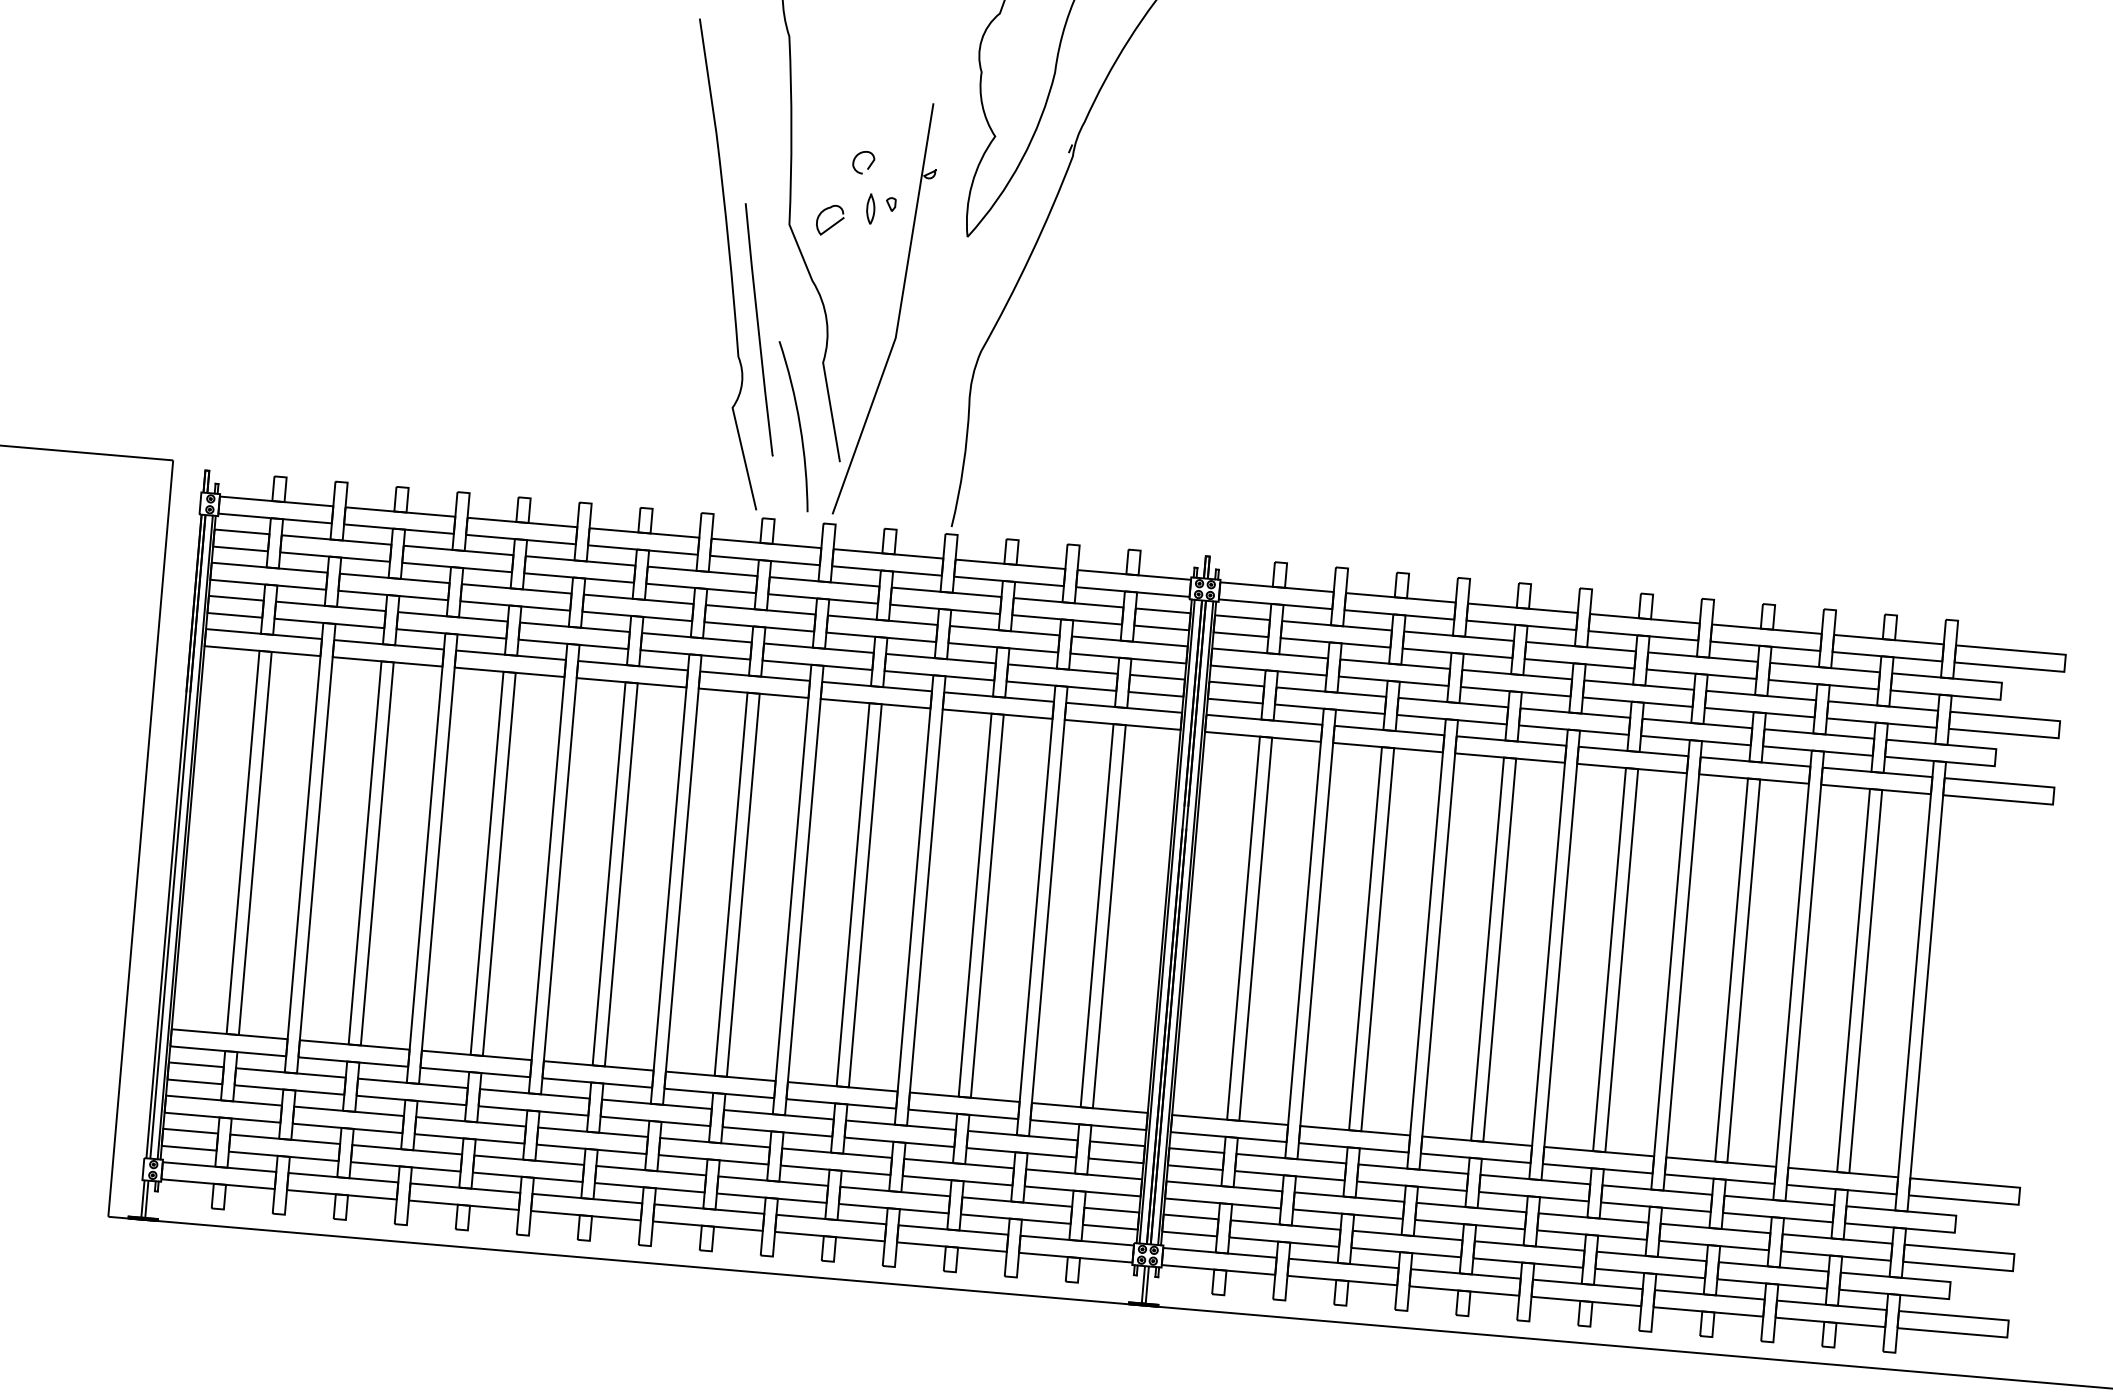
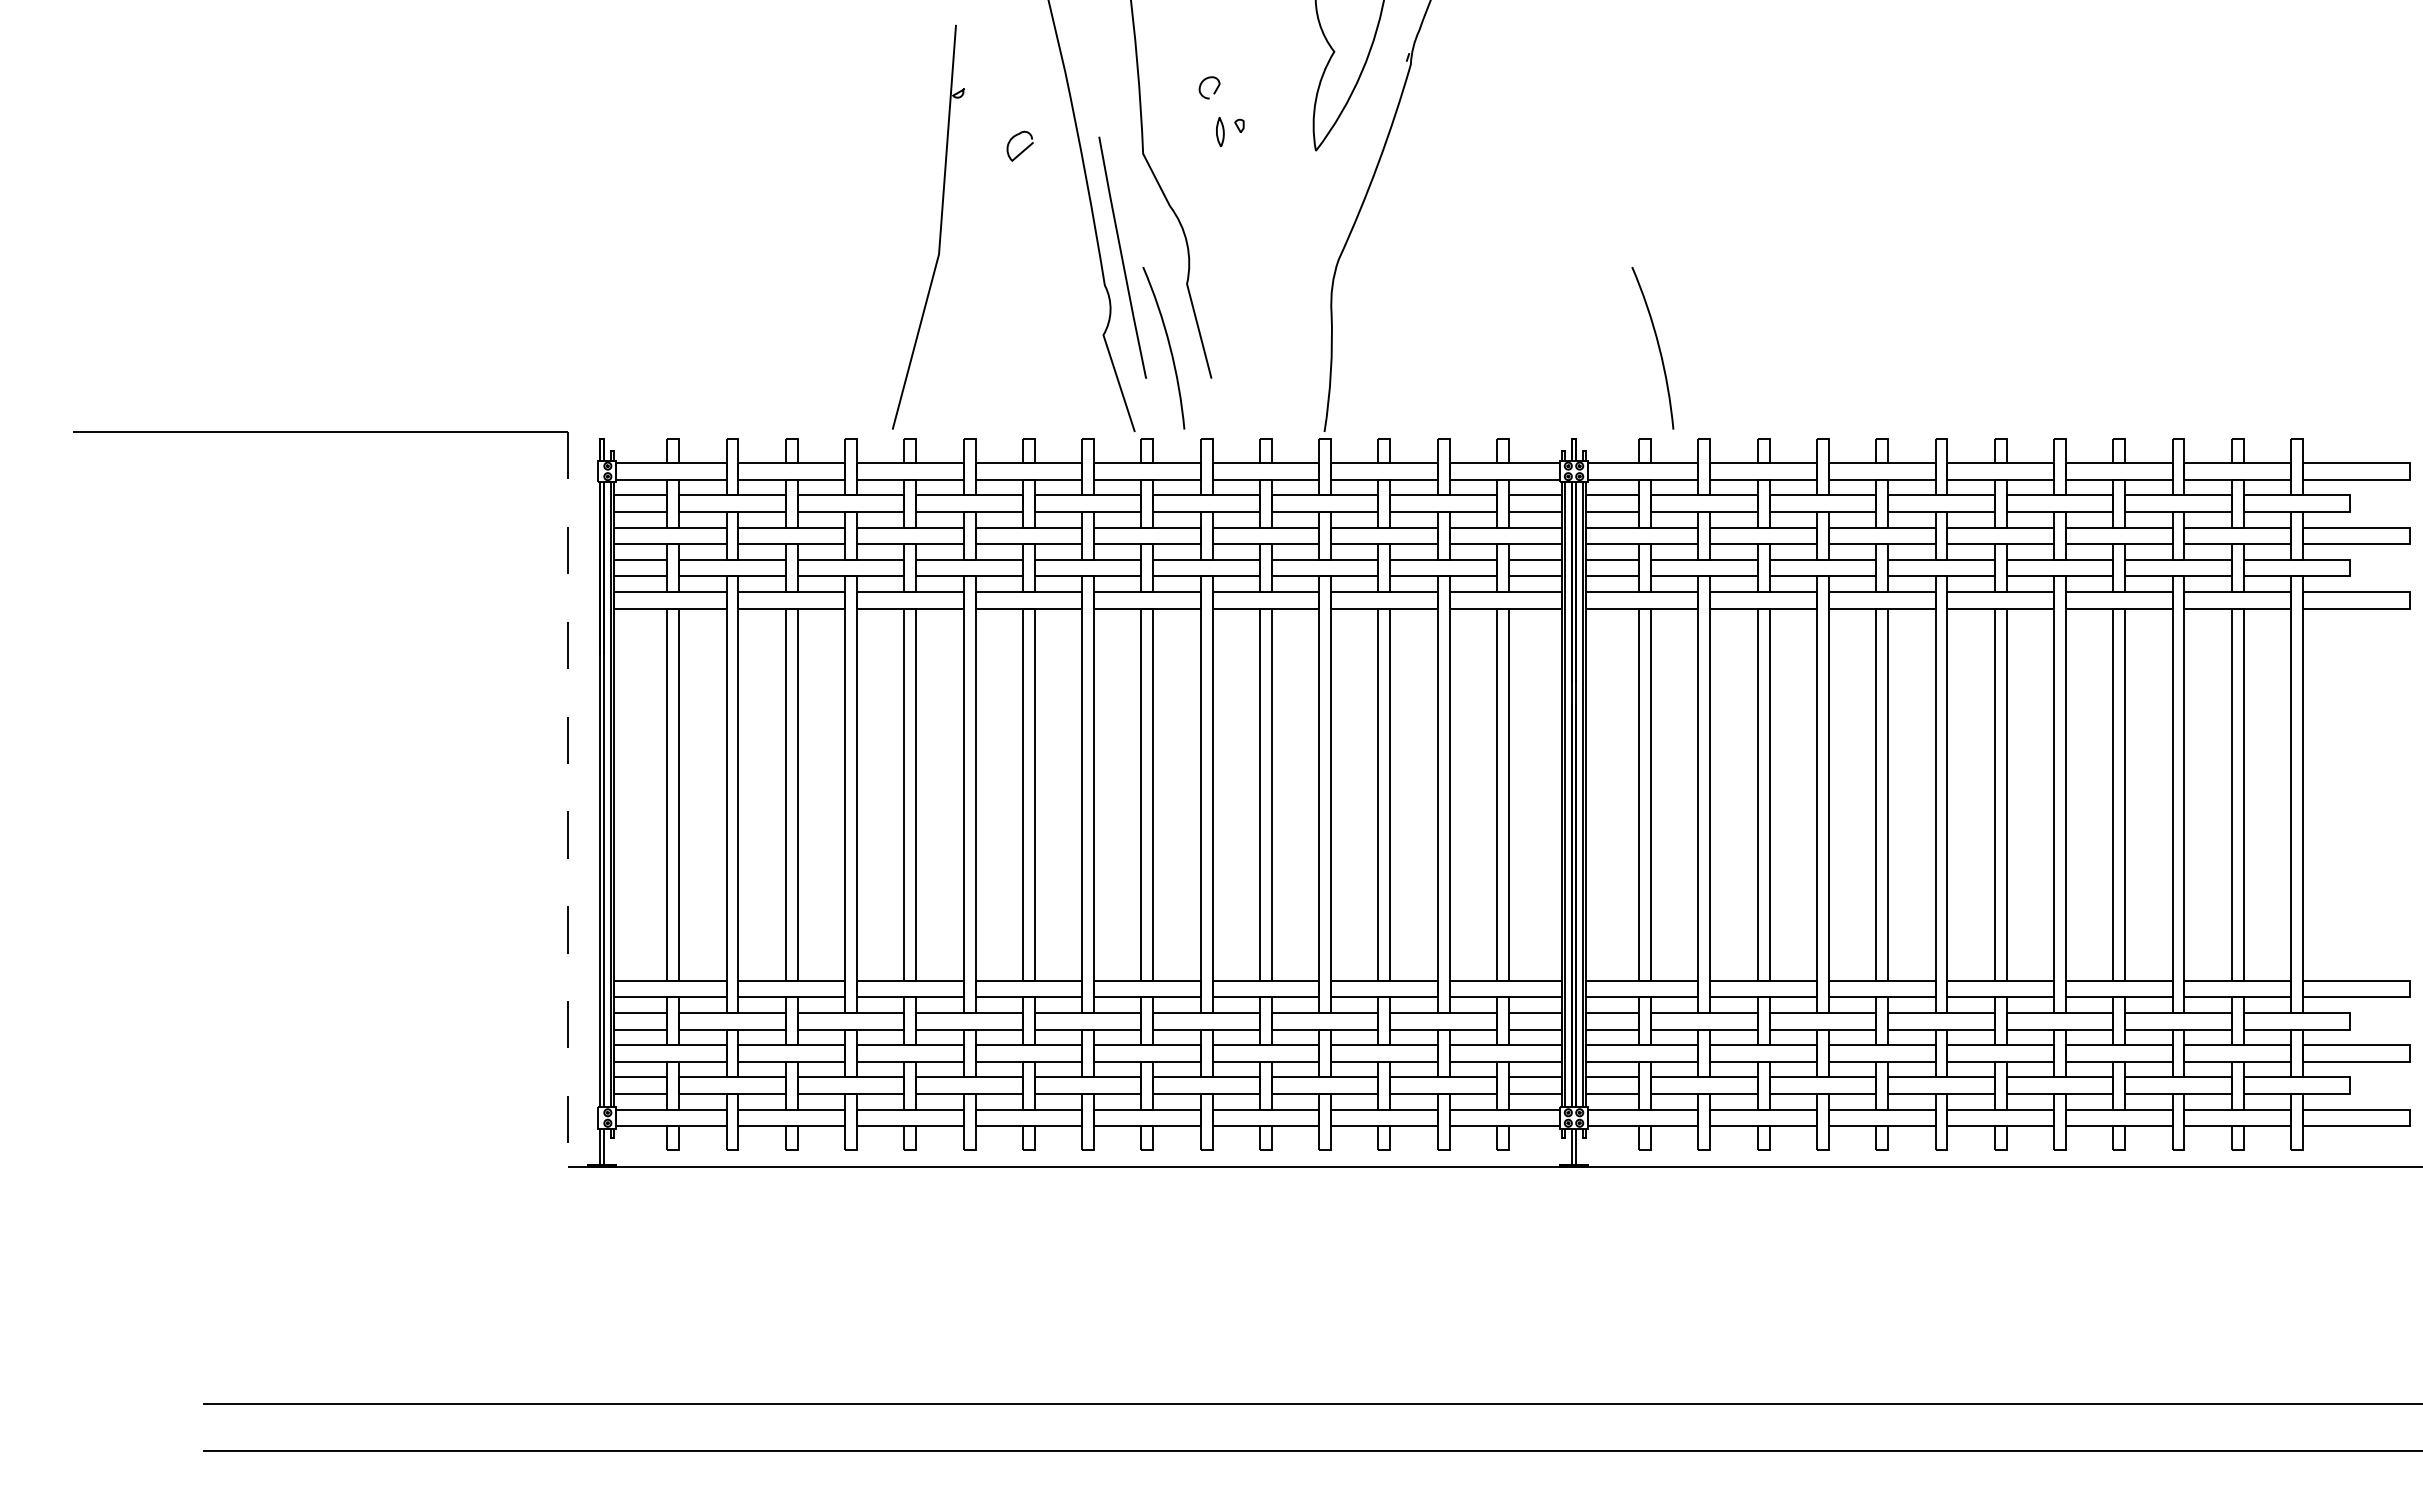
curve: (833, 223) -> (1023, 149), moved
part: (898, 313) -> (939, 230), moved
curve: (1301, 467) -> (1657, 345), added
line: (140, 838) -> (568, 799), solid -> dashed

